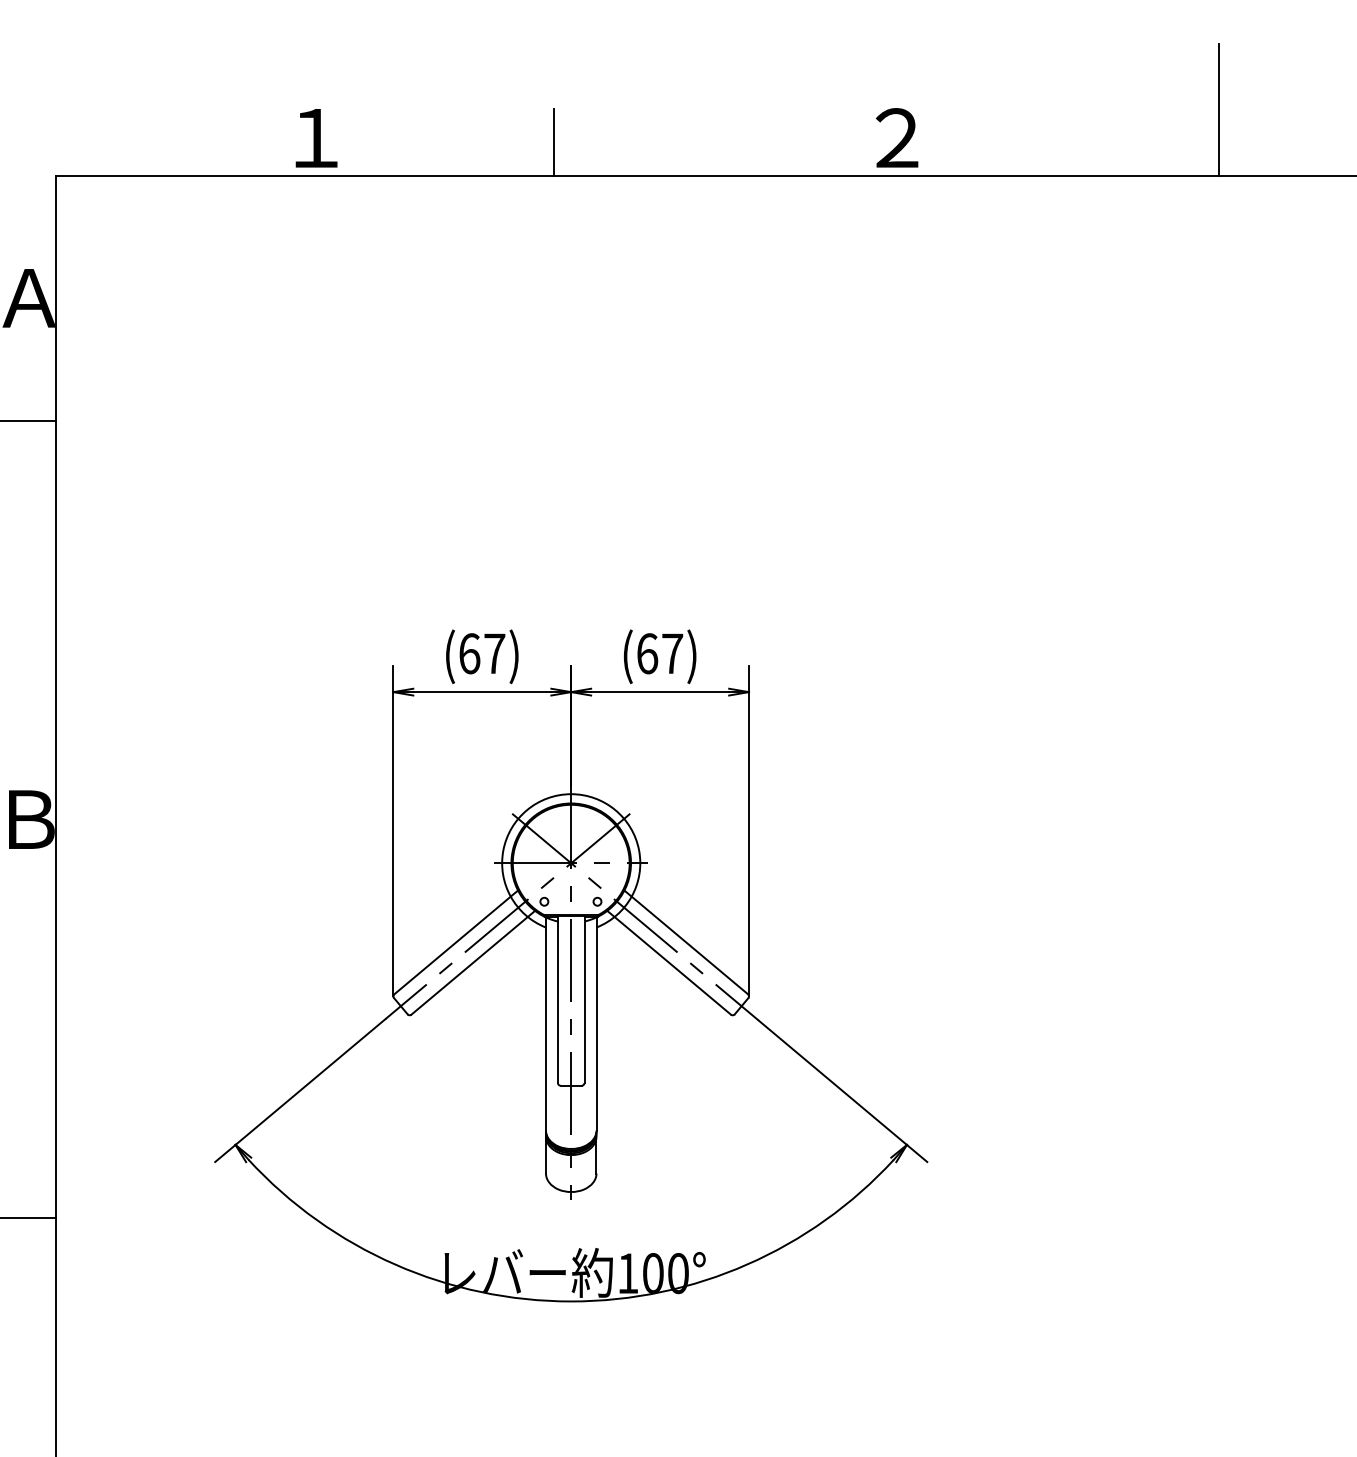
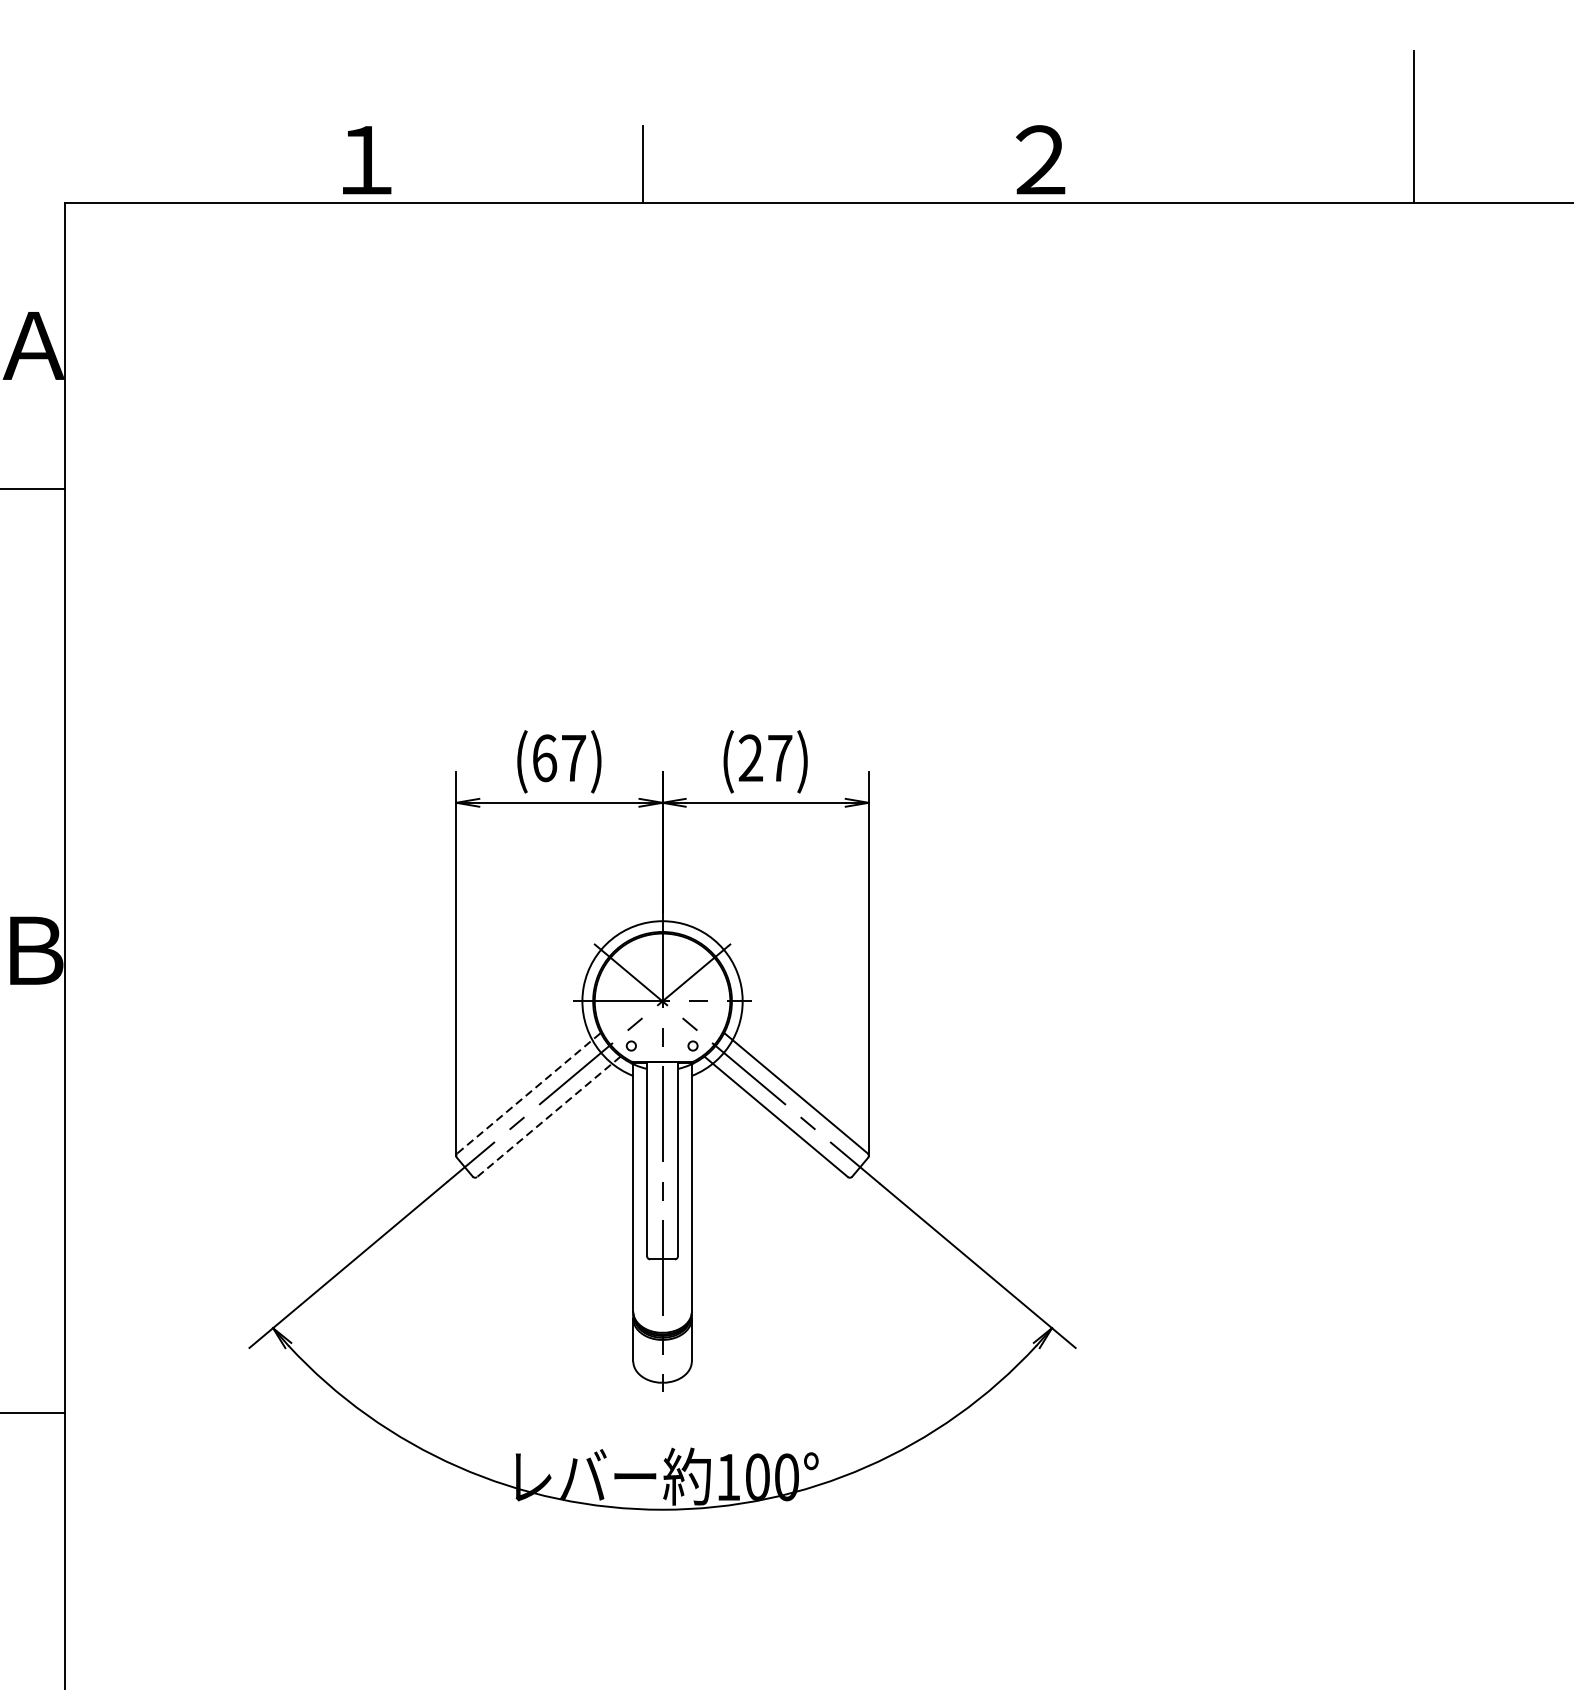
text: (647, 653) -> (751, 757), (67) -> (27)
line: (456, 942) -> (529, 1093), solid -> dashed
line: (473, 962) -> (549, 1116), solid -> dashed

